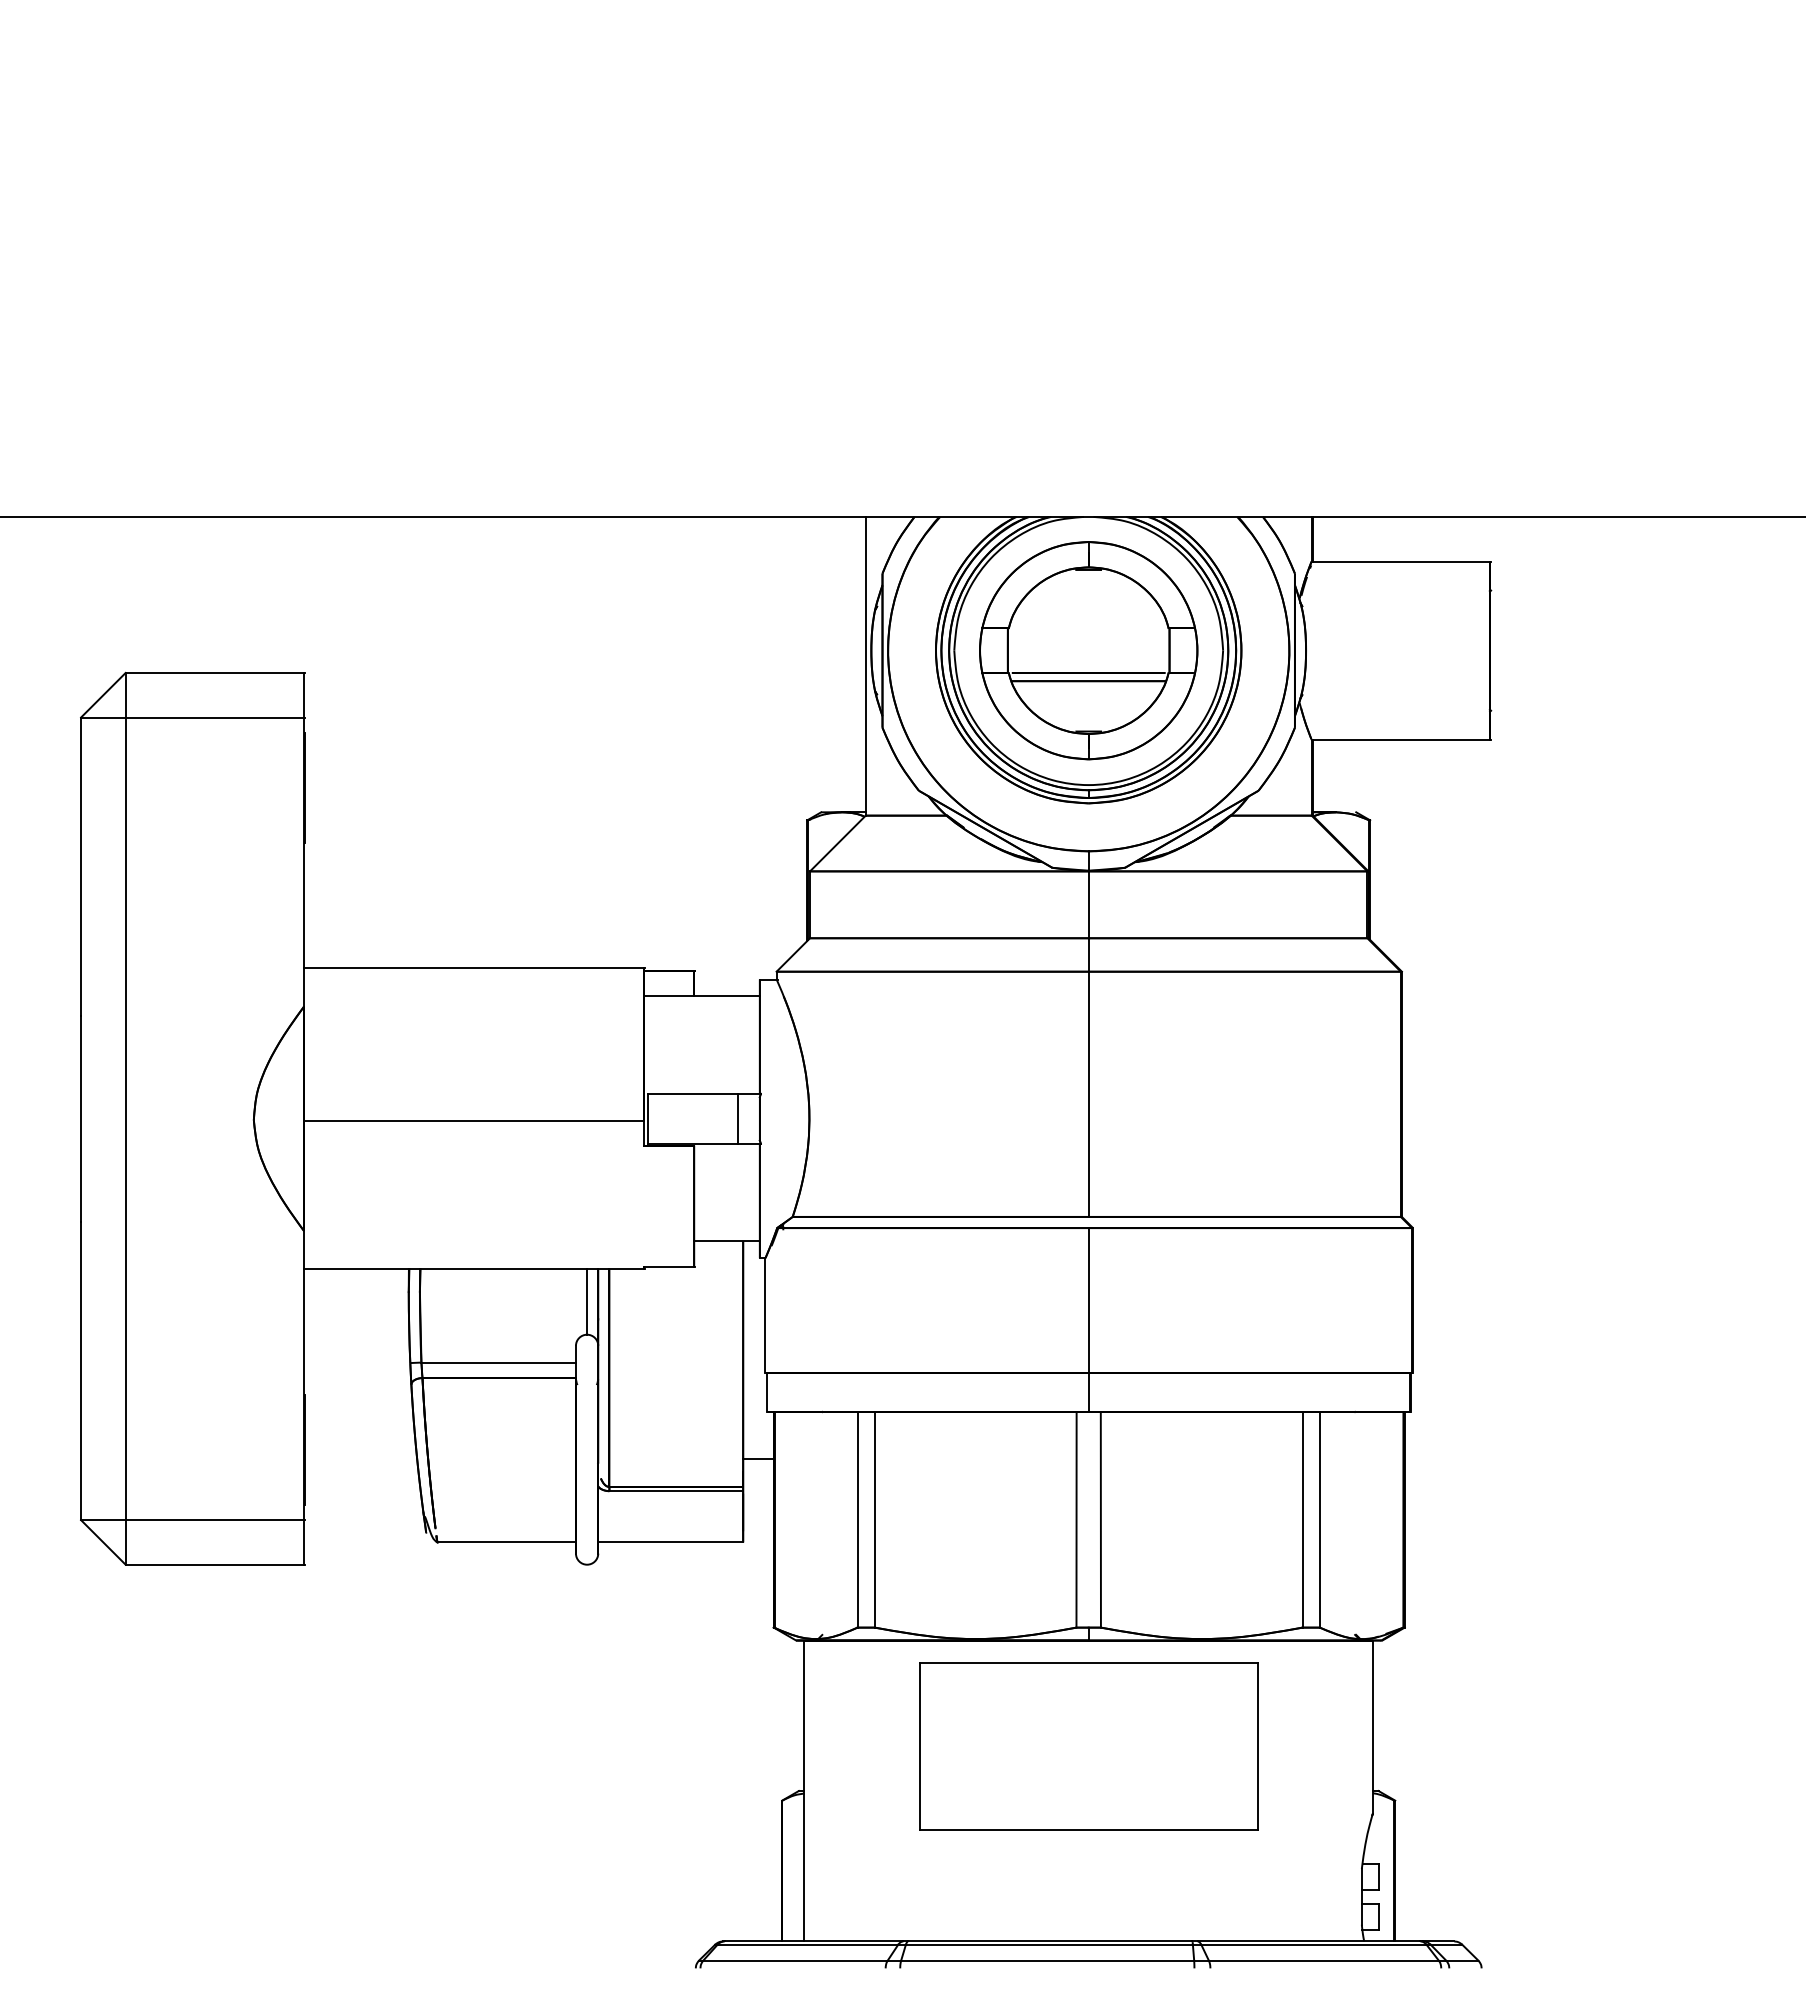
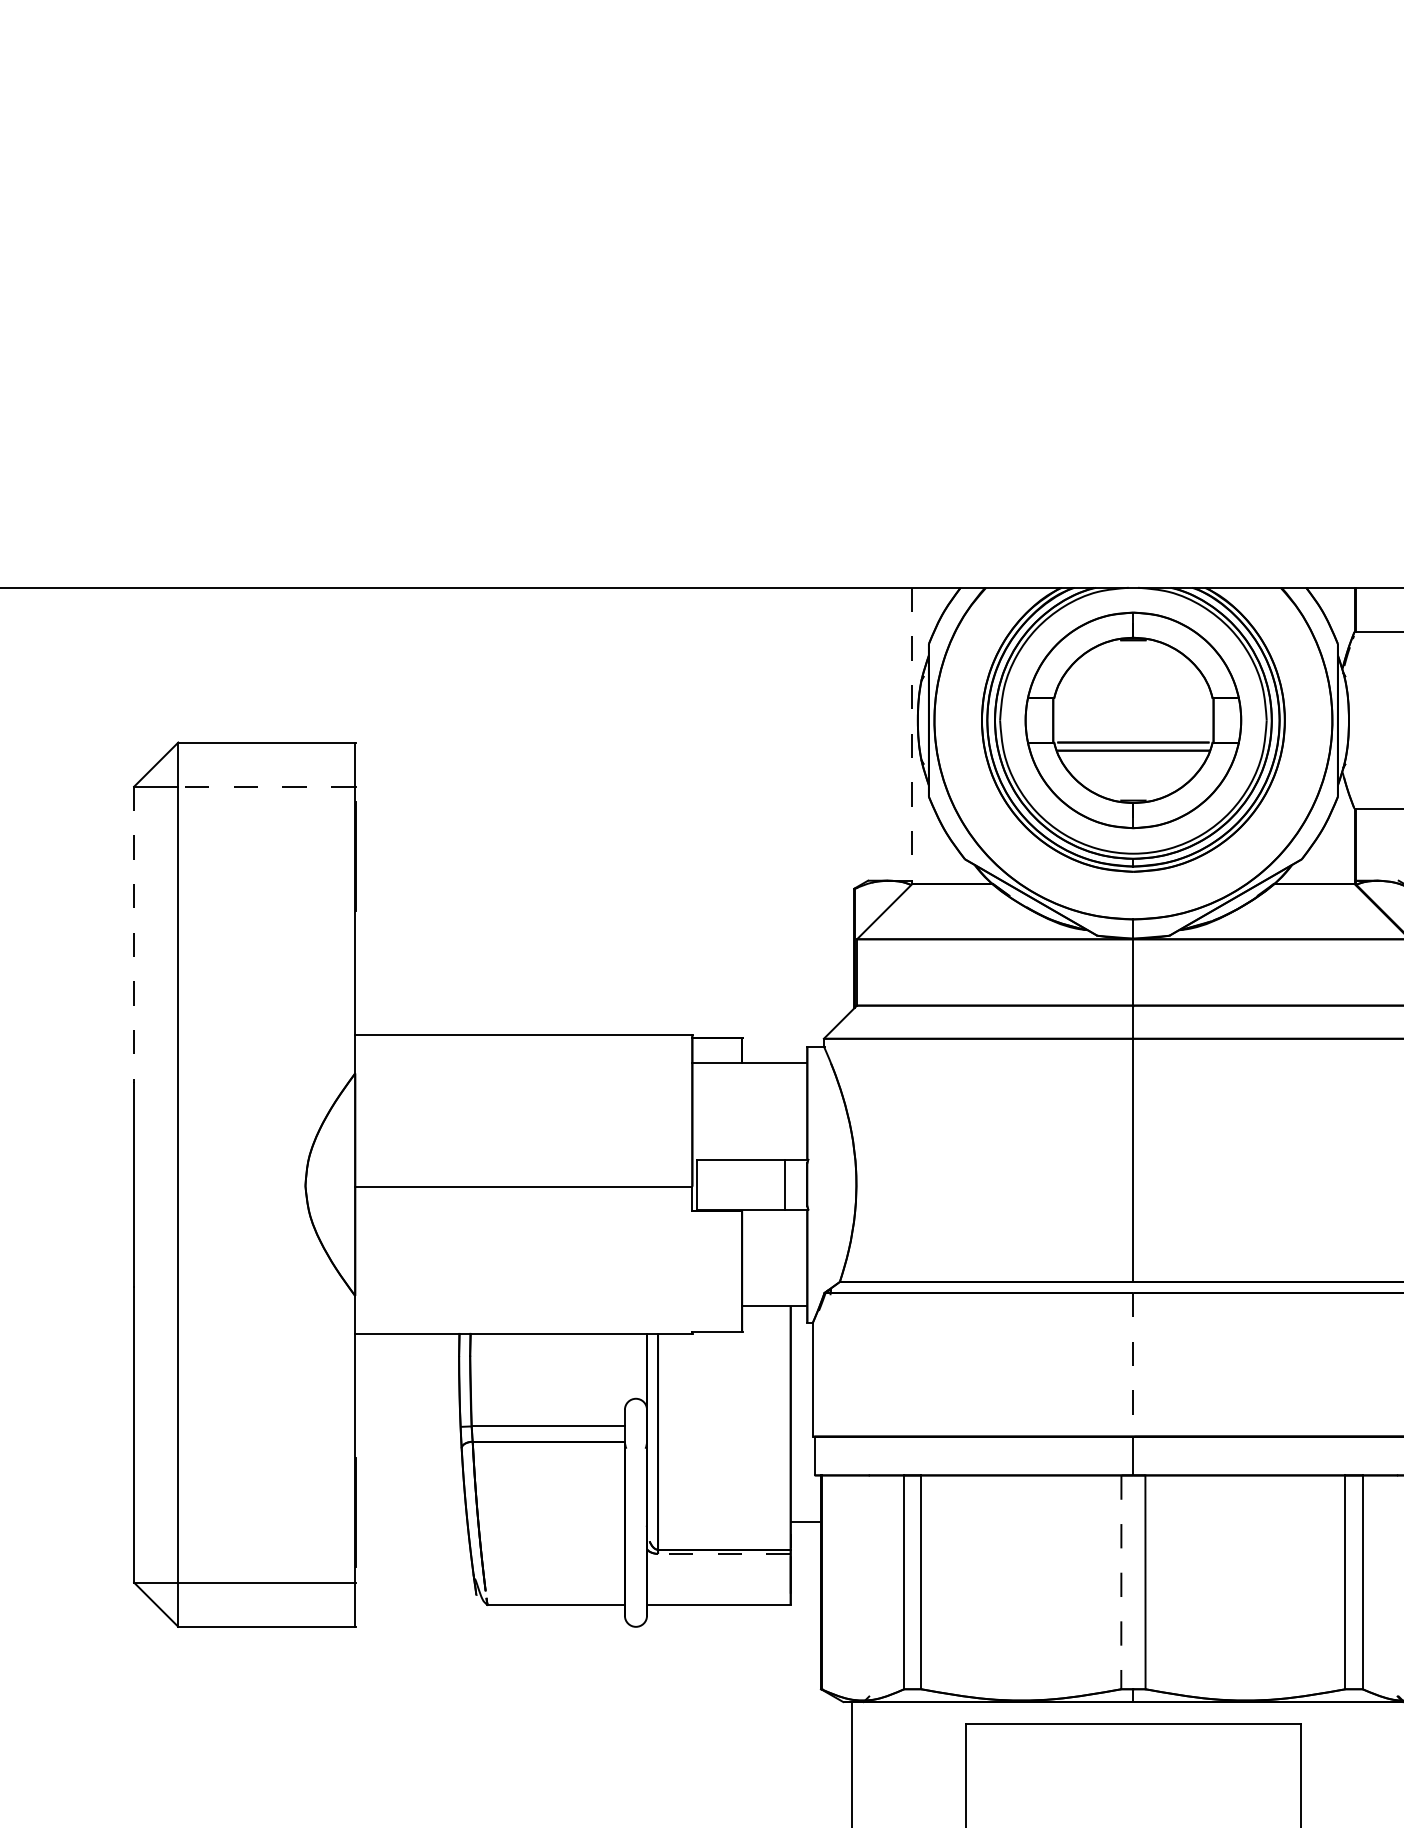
line: (865, 666) -> (912, 736), solid -> dashed
line: (214, 717) -> (266, 786), solid -> dashed
line: (81, 867) -> (134, 935), solid -> dashed
line: (587, 1301) -> (636, 1365), removed
line: (1088, 1301) -> (1133, 1365), solid -> dashed
line: (676, 1491) -> (724, 1554), solid -> dashed
line: (1076, 1519) -> (1121, 1582), solid -> dashed

